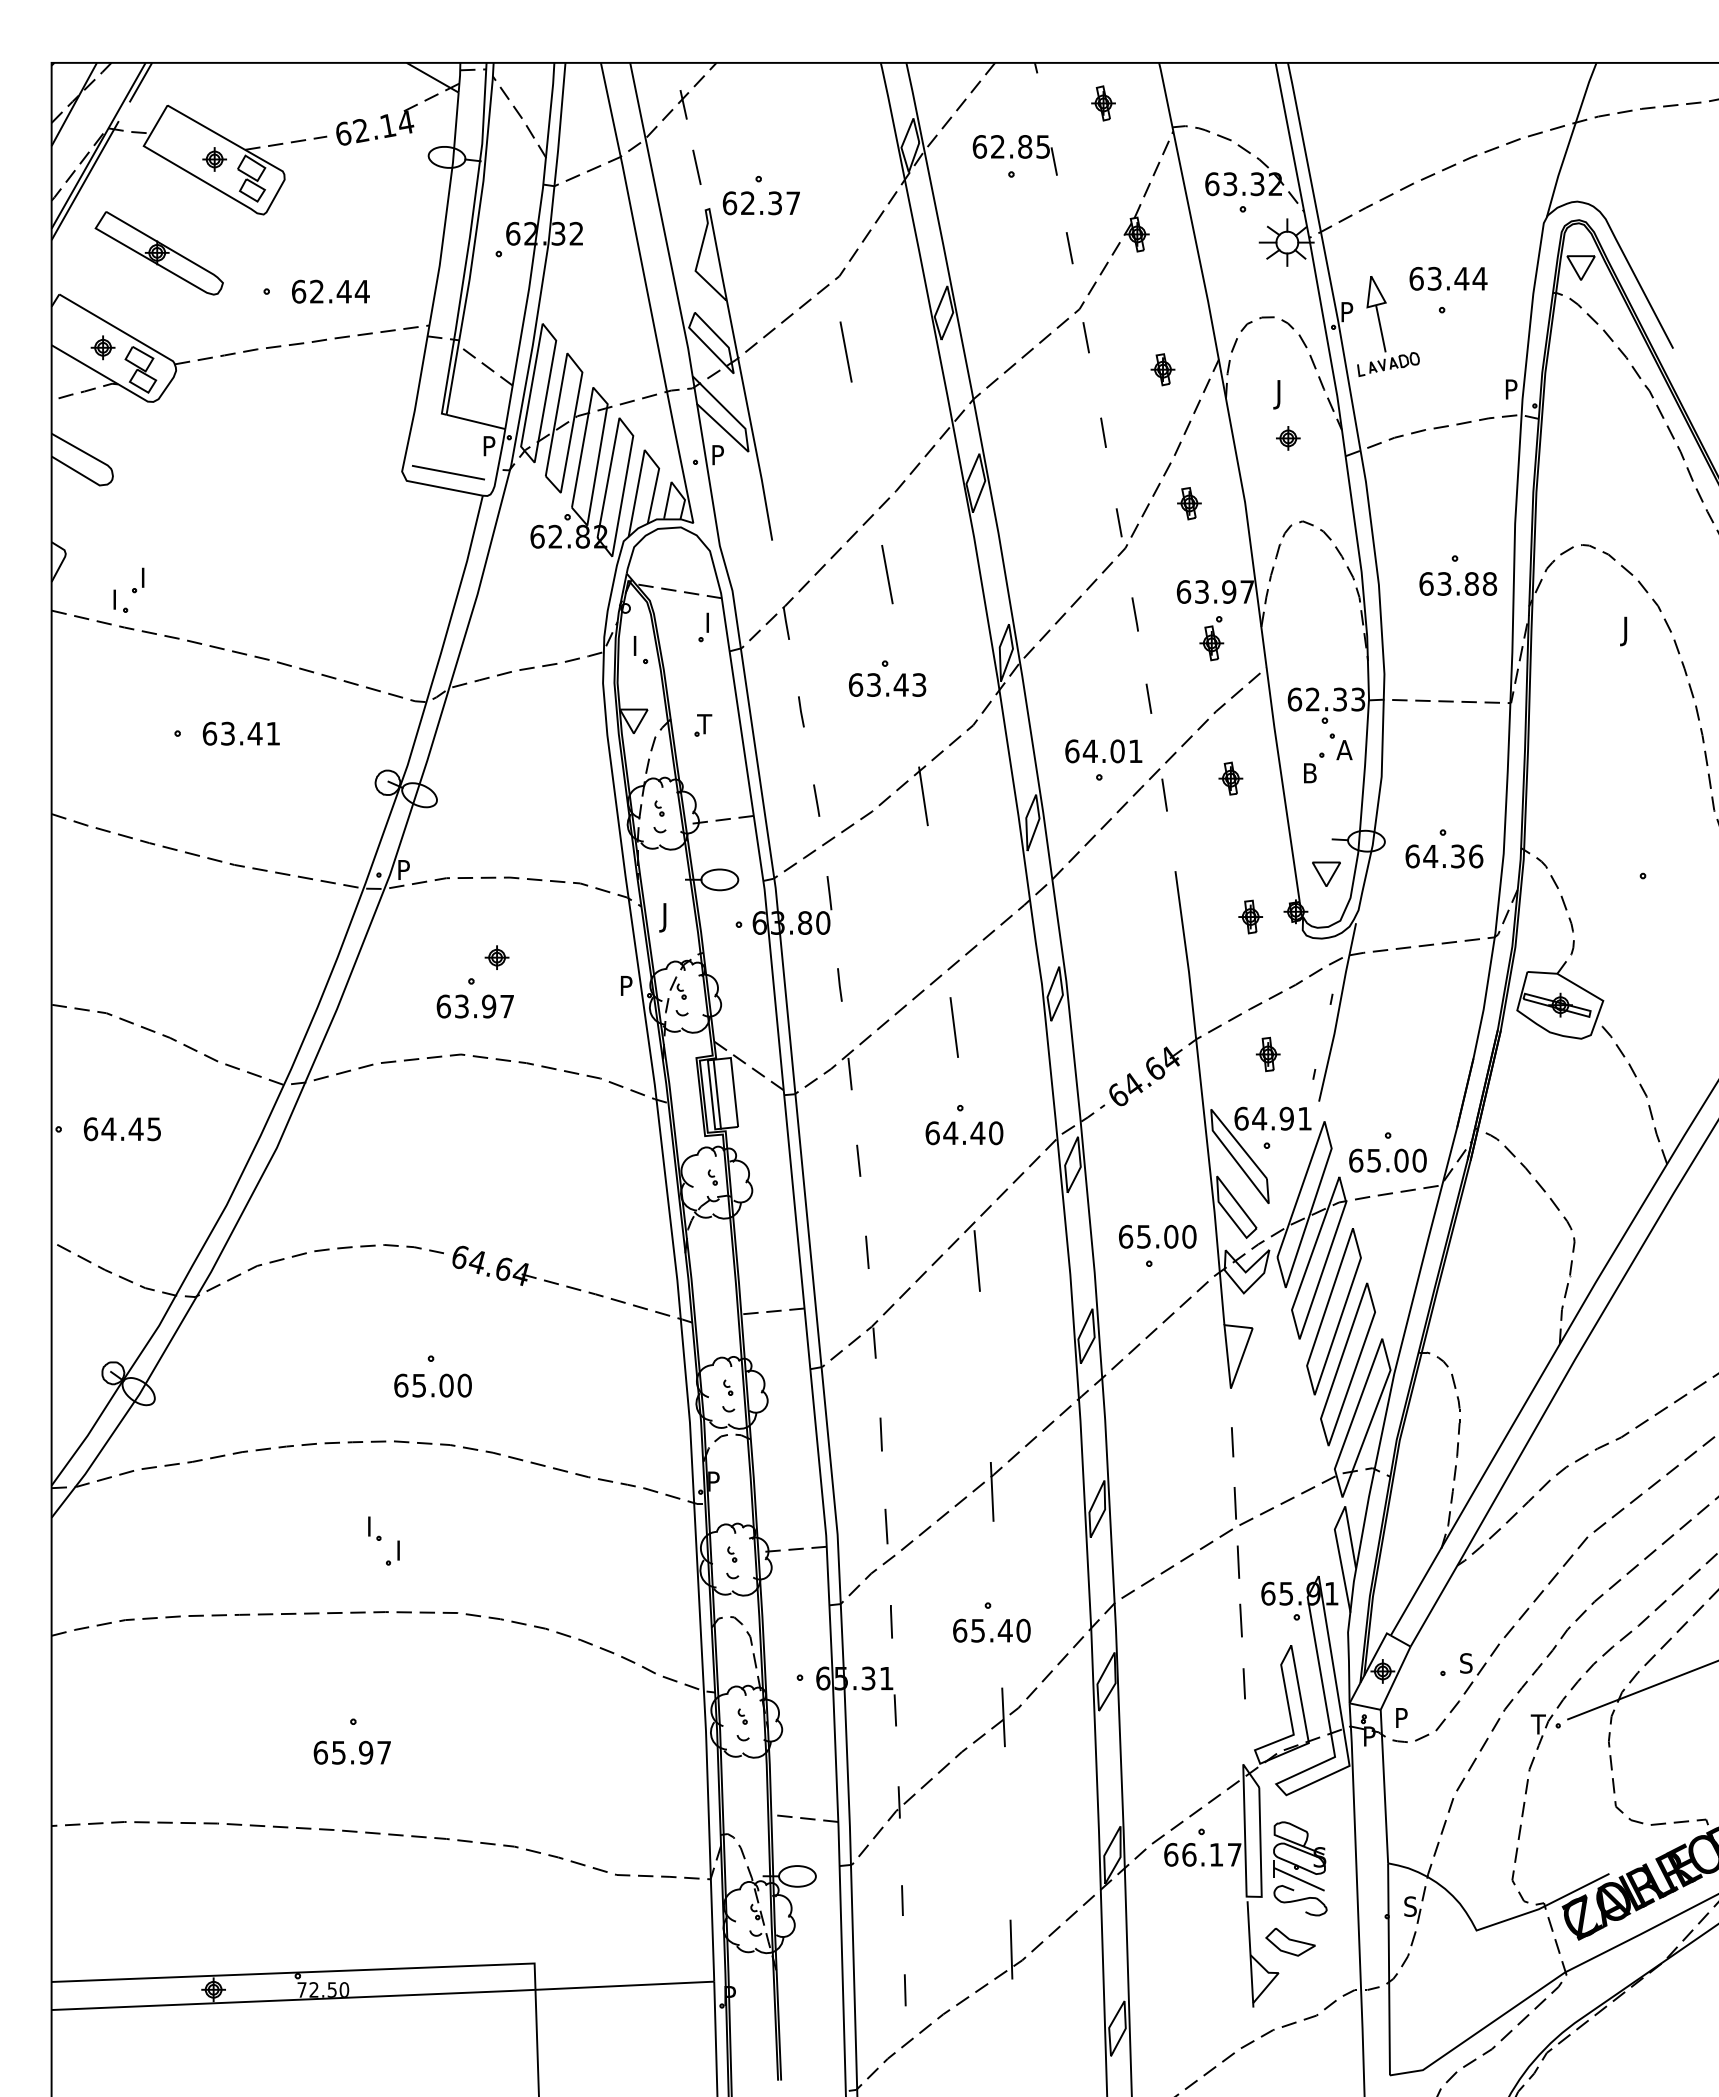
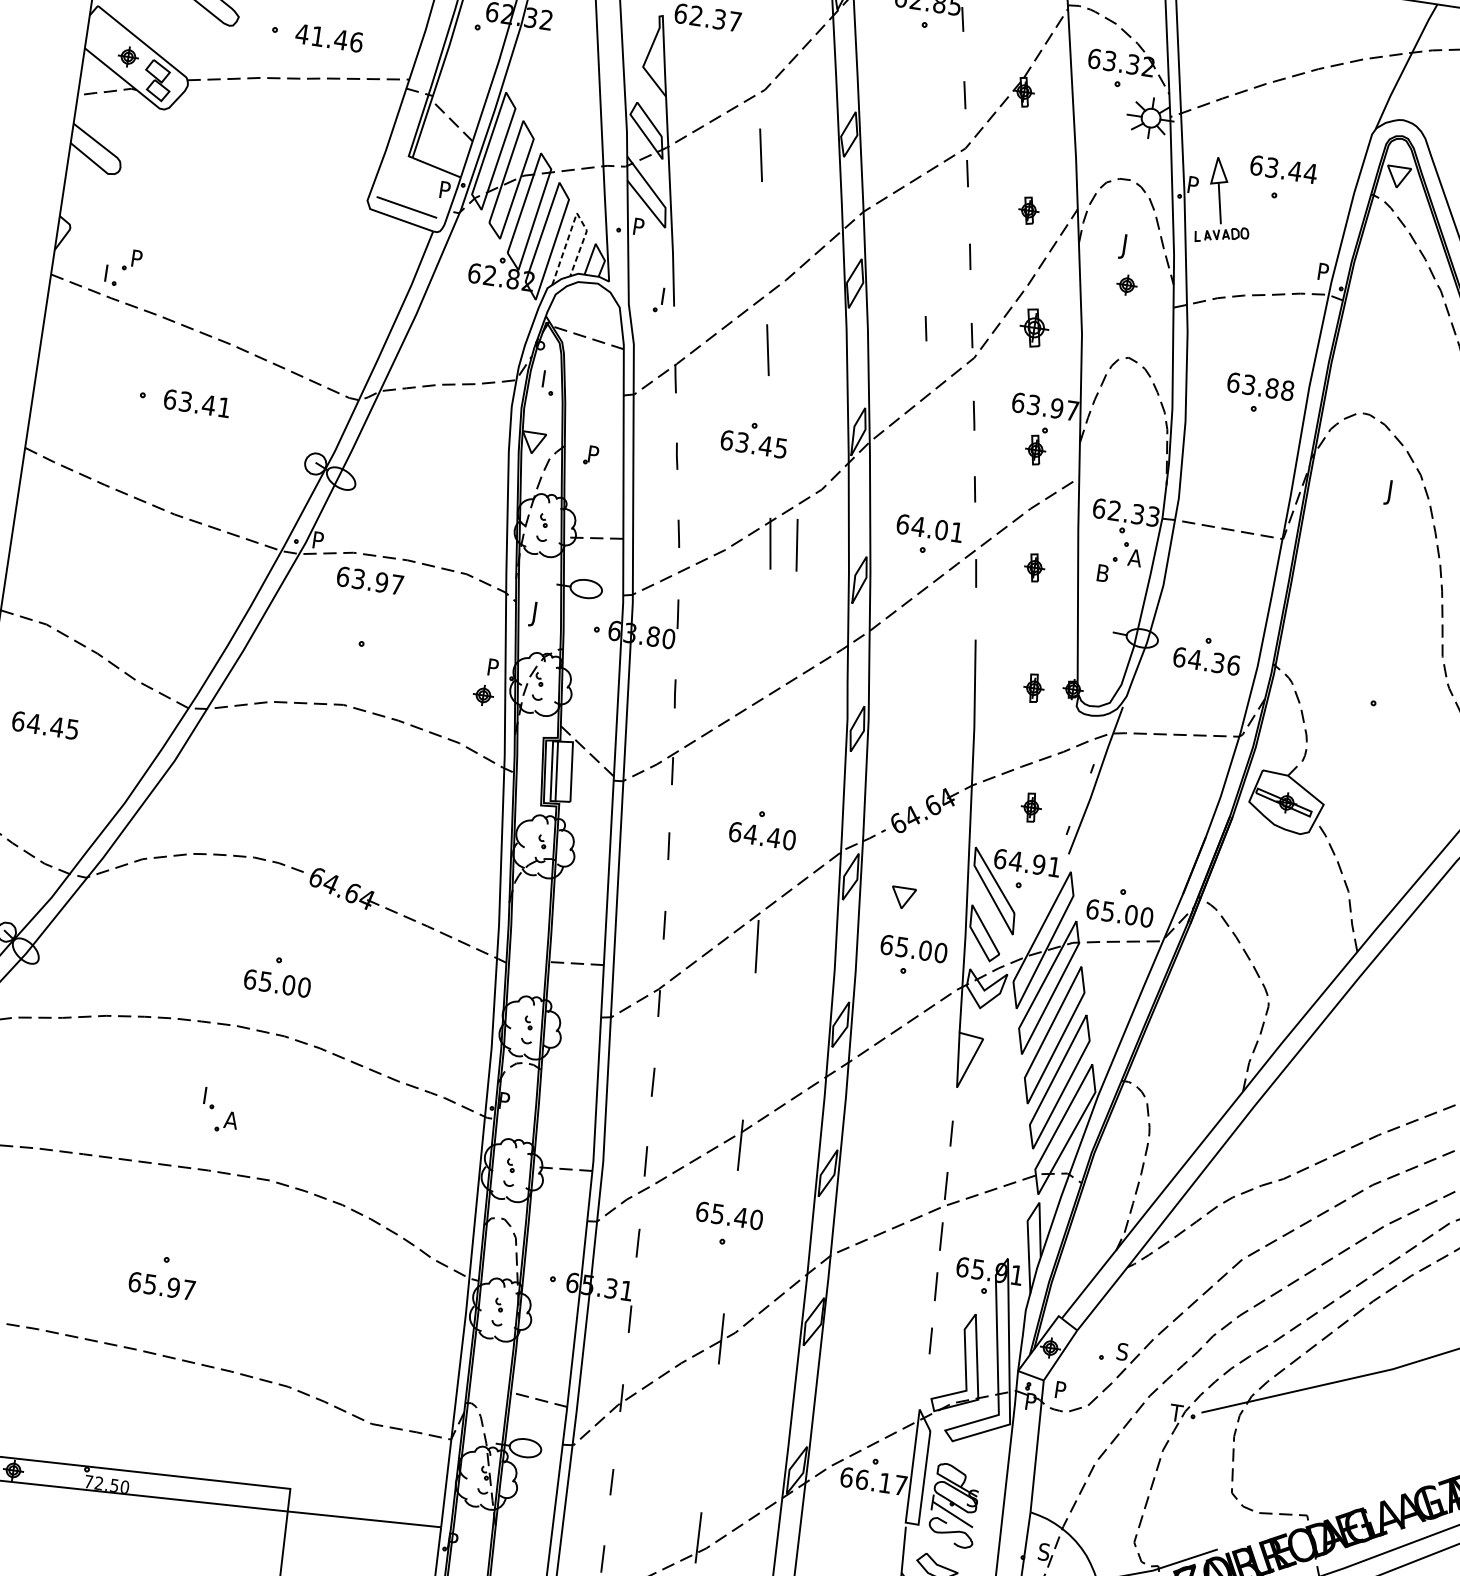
text: (330, 291) -> (329, 37), 62.44 -> 41.46
line: (644, 453) -> (576, 216), solid -> dashed
part: (1189, 503) -> (1034, 328), size x1.4
line: (1064, 522) -> (925, 328), added
text: (148, 573) -> (138, 255), I -> P
text: (1458, 583) -> (1261, 386), moved
part: (703, 627) -> (658, 299), moved
text: (919, 684) -> (781, 447), 63.43 -> 63.45
text: (704, 724) -> (592, 454), T -> P
part: (1326, 873) -> (903, 897), moved
part: (496, 957) -> (482, 695), moved
text: (474, 1006) -> (369, 580), moved
line: (953, 1027) -> (796, 545), moved
text: (403, 1550) -> (231, 1120), I -> A
text: (991, 1630) -> (729, 1215), moved

